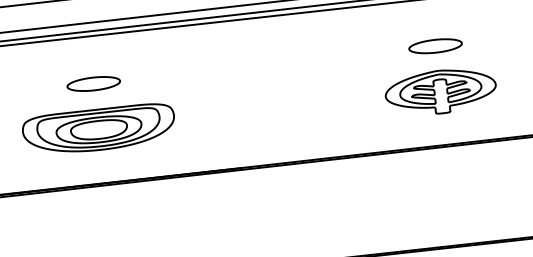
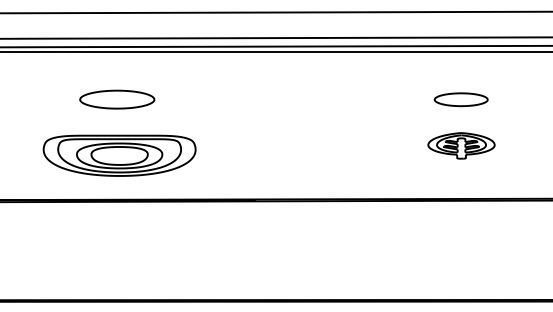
part: (93, 83) -> (117, 99), size x1.4
part: (440, 91) -> (461, 145), size x0.6
part: (98, 129) -> (119, 155), moved

